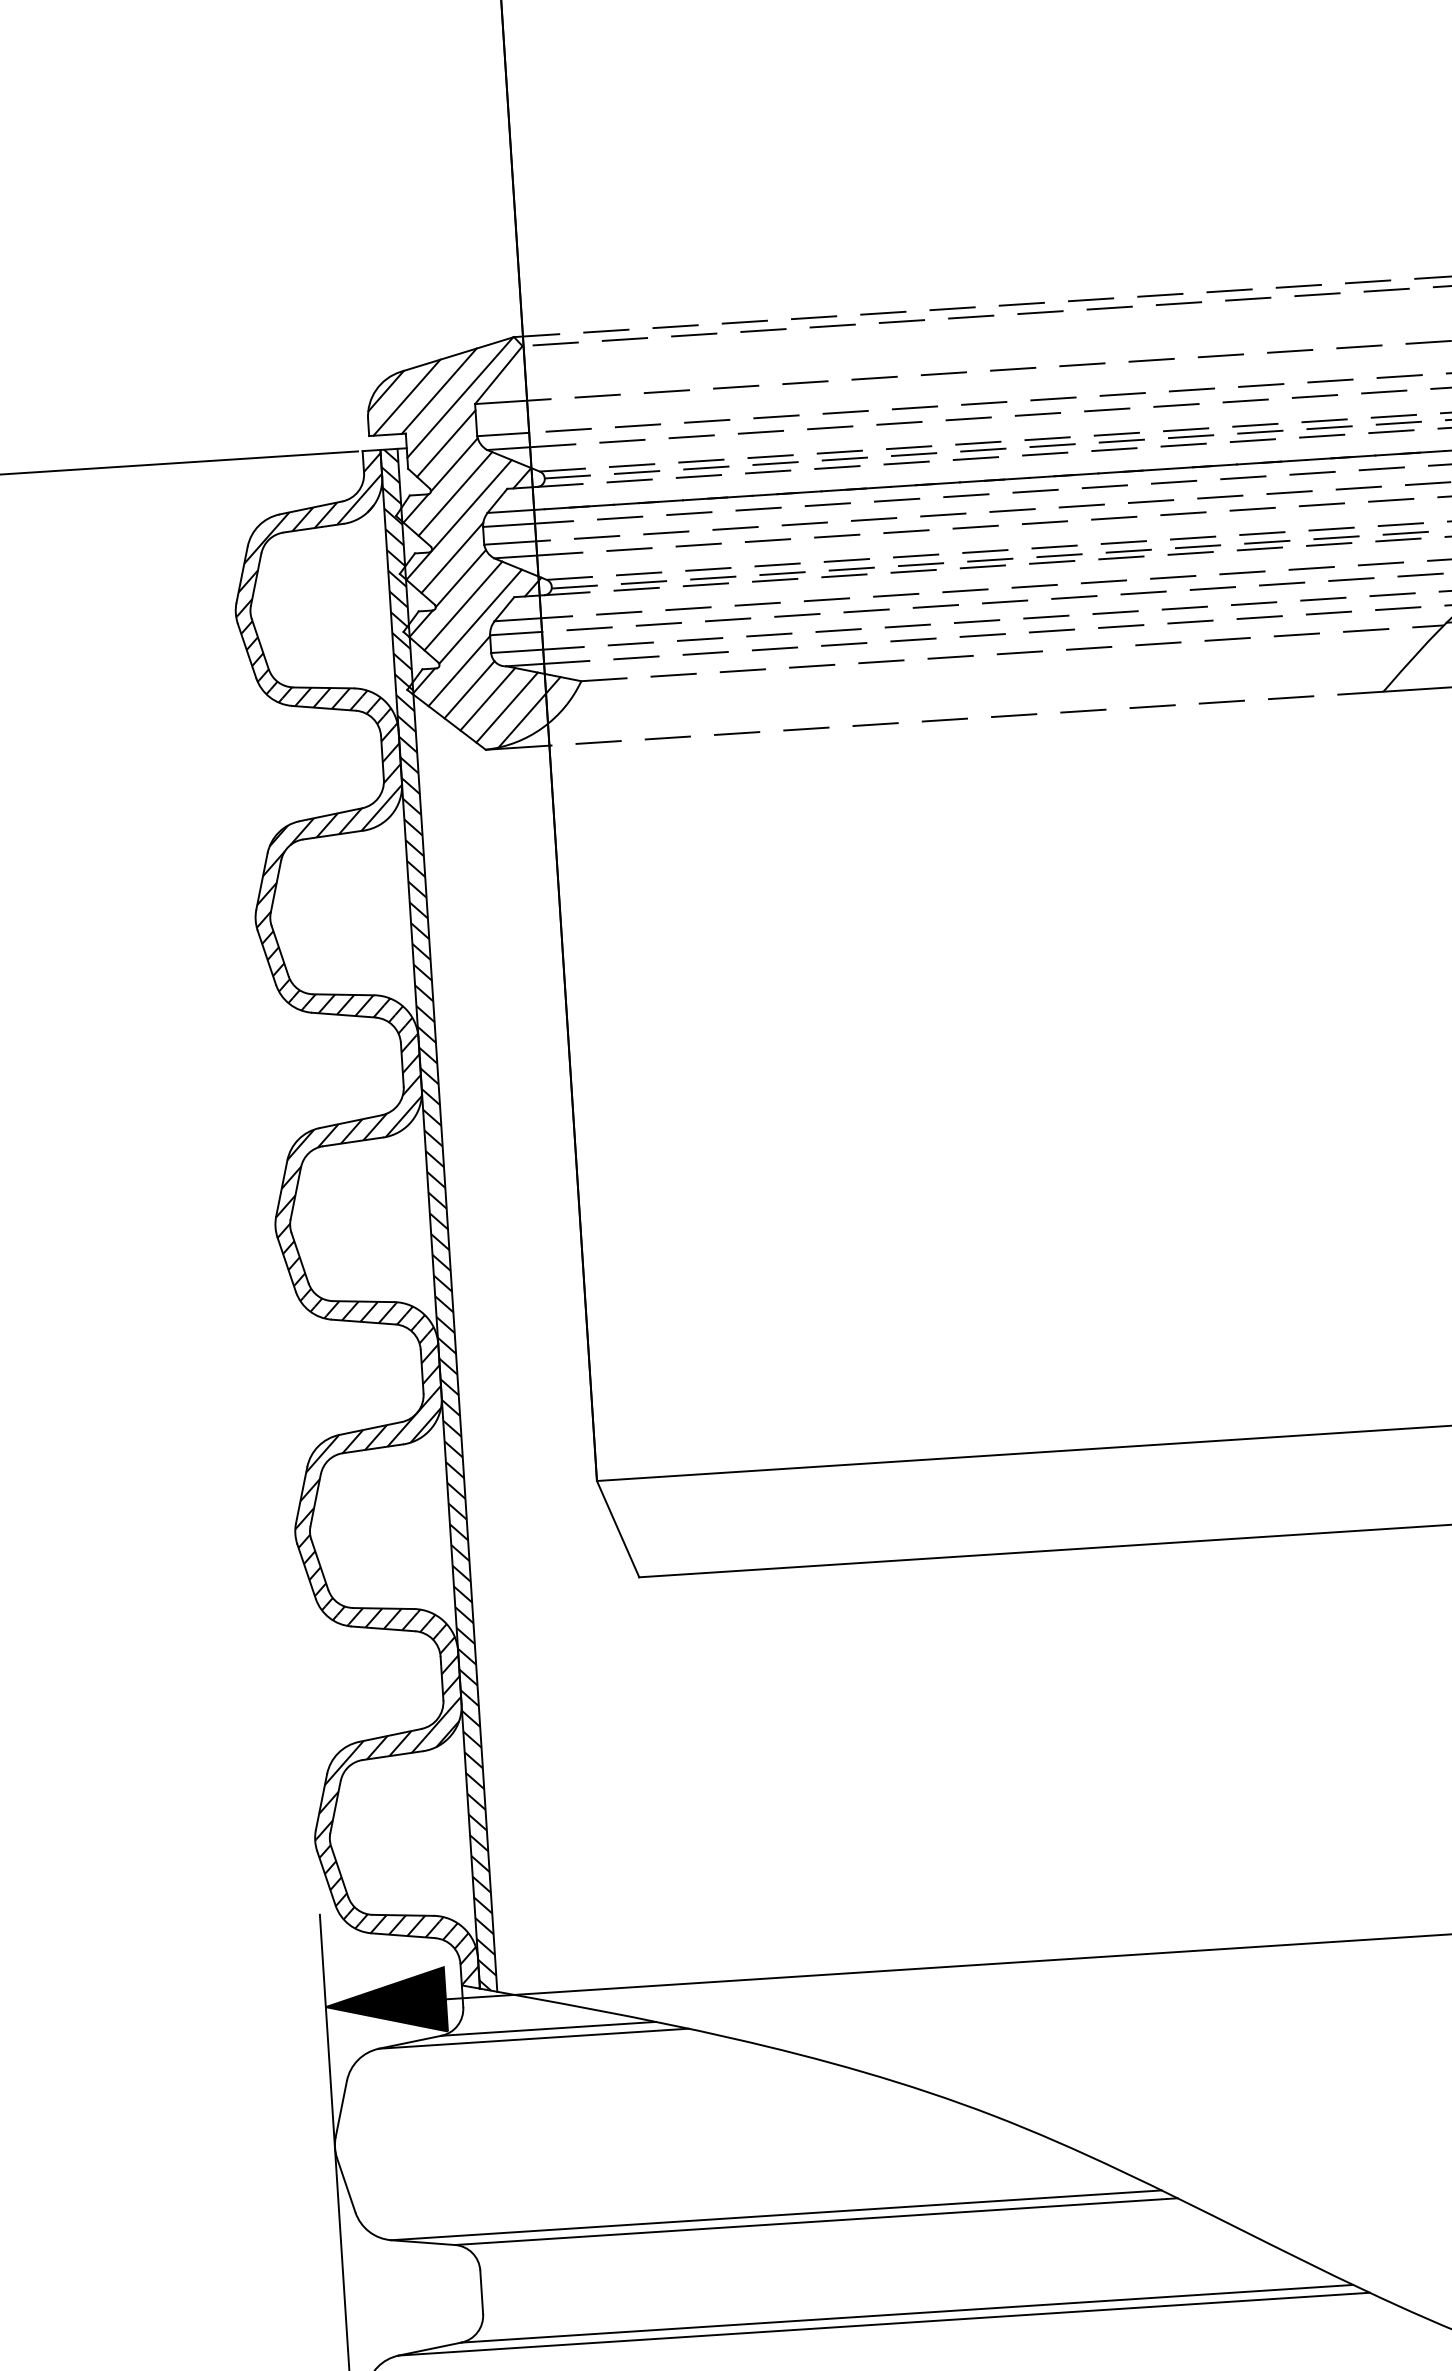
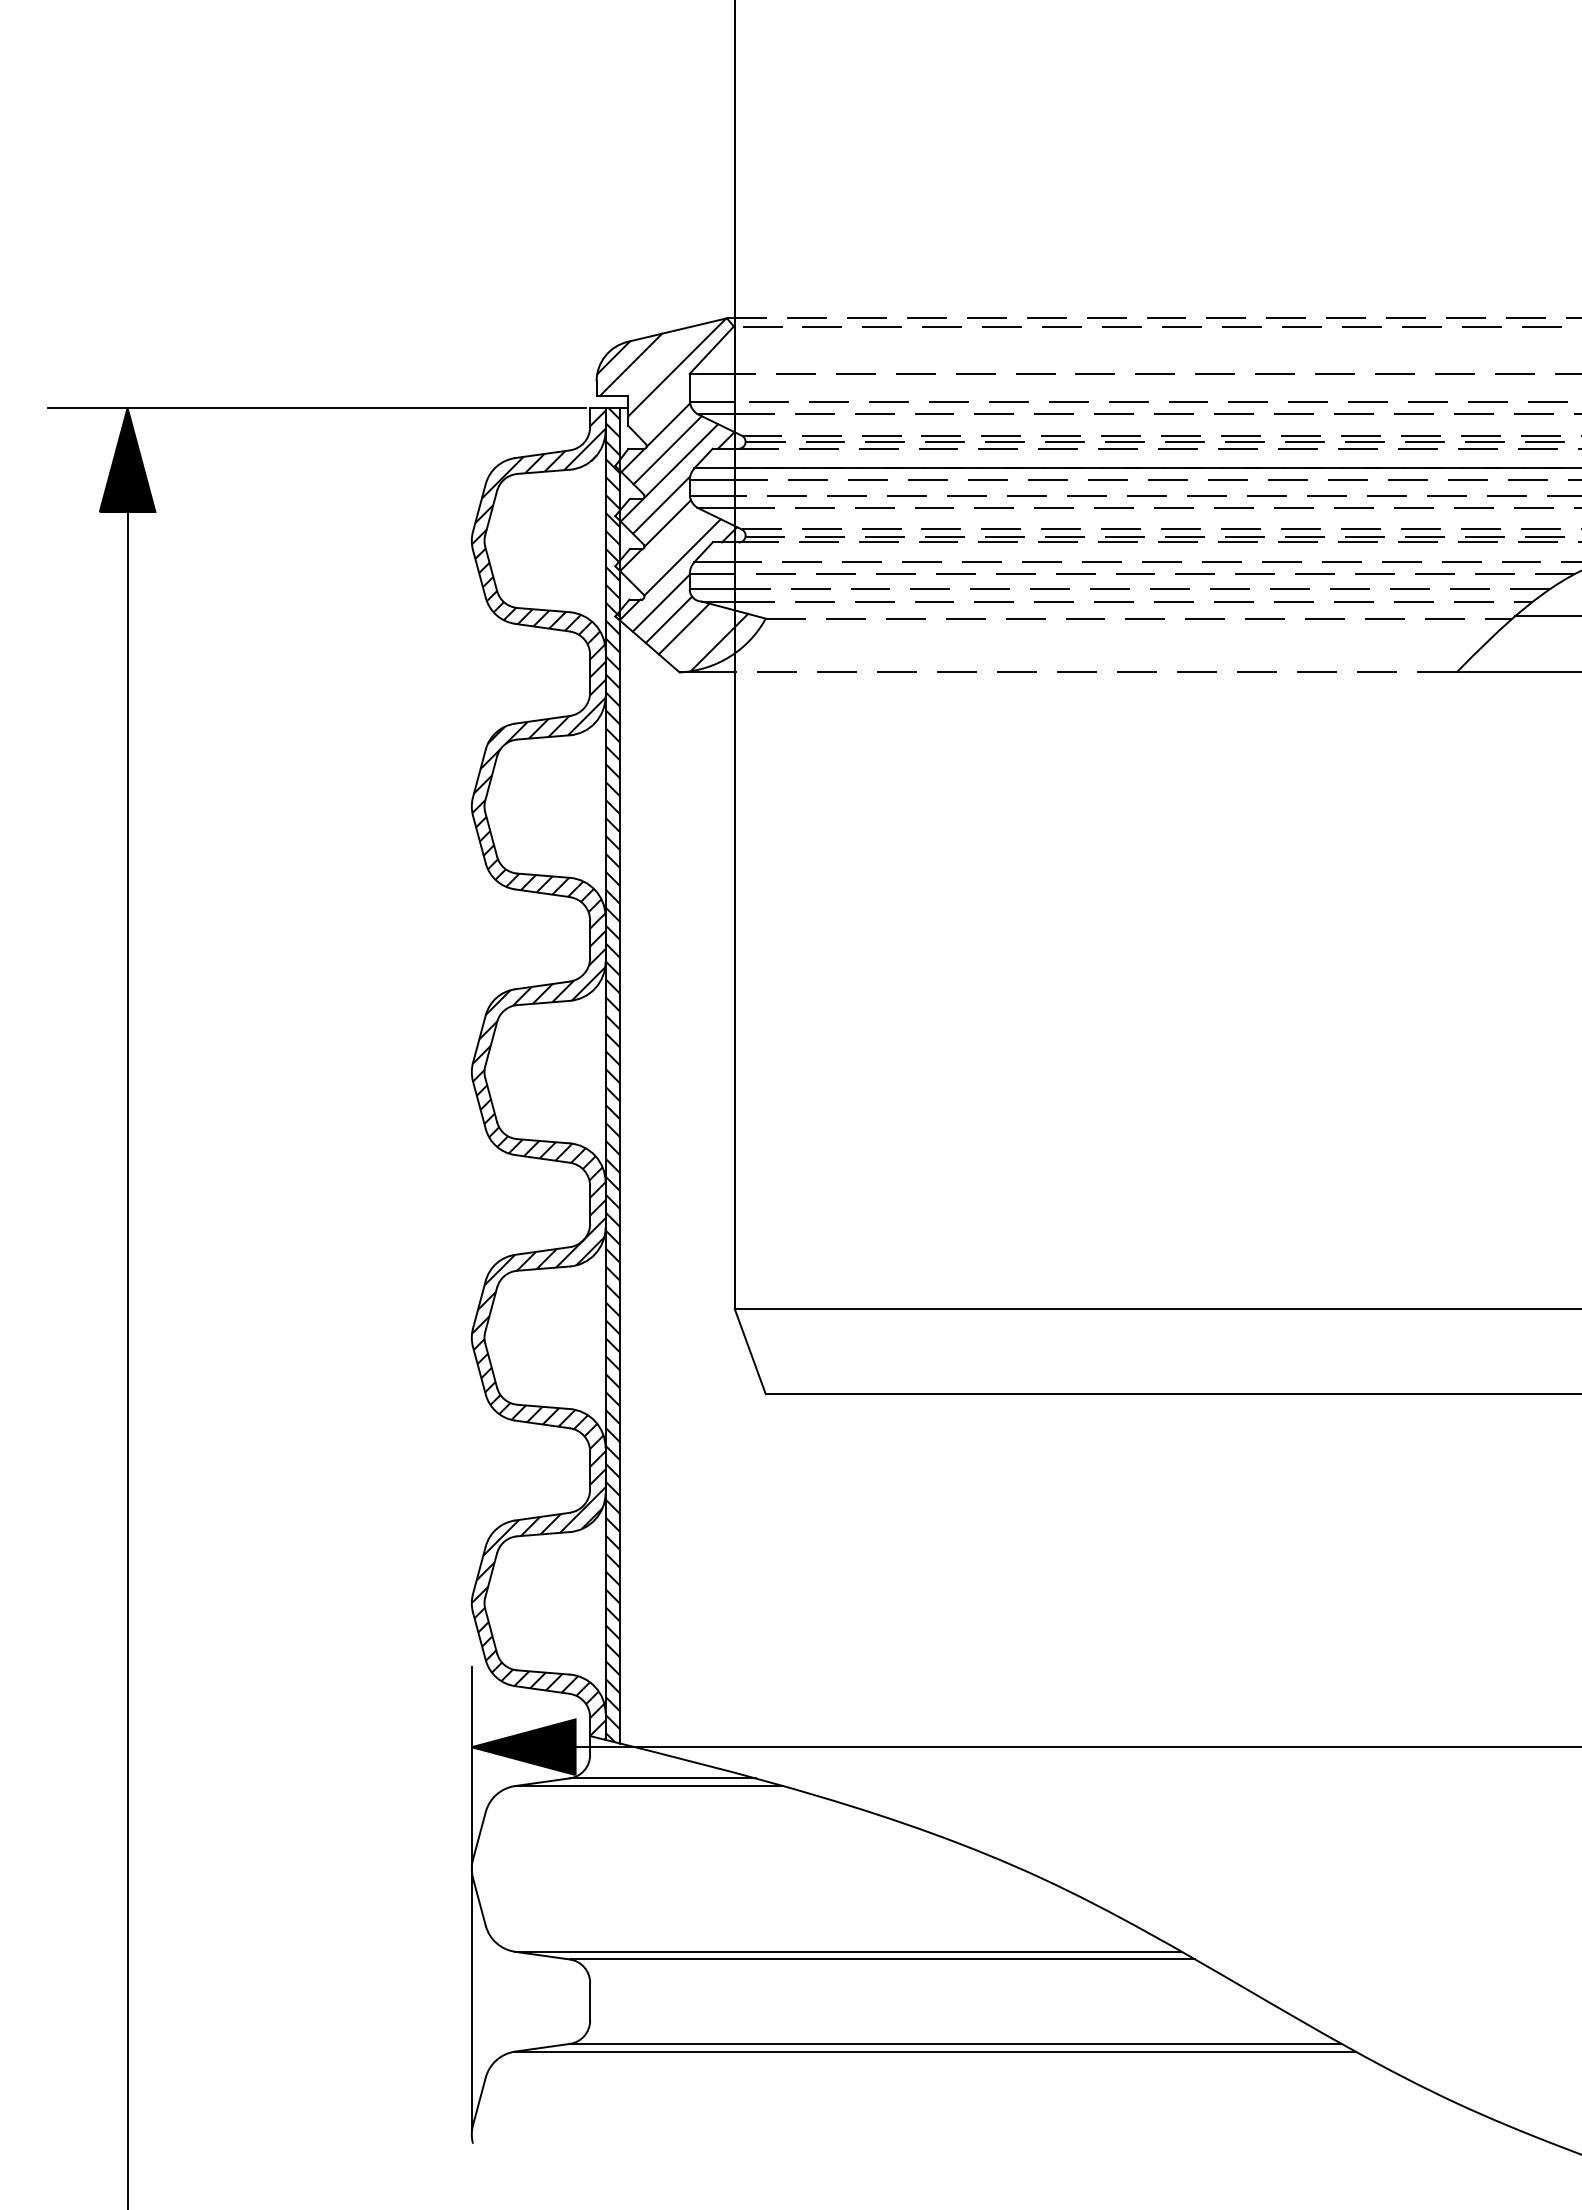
line: (439, 390) -> (659, 360), removed
line: (446, 443) -> (662, 406), removed
line: (463, 606) -> (668, 547), removed
line: (506, 706) -> (699, 636), removed

